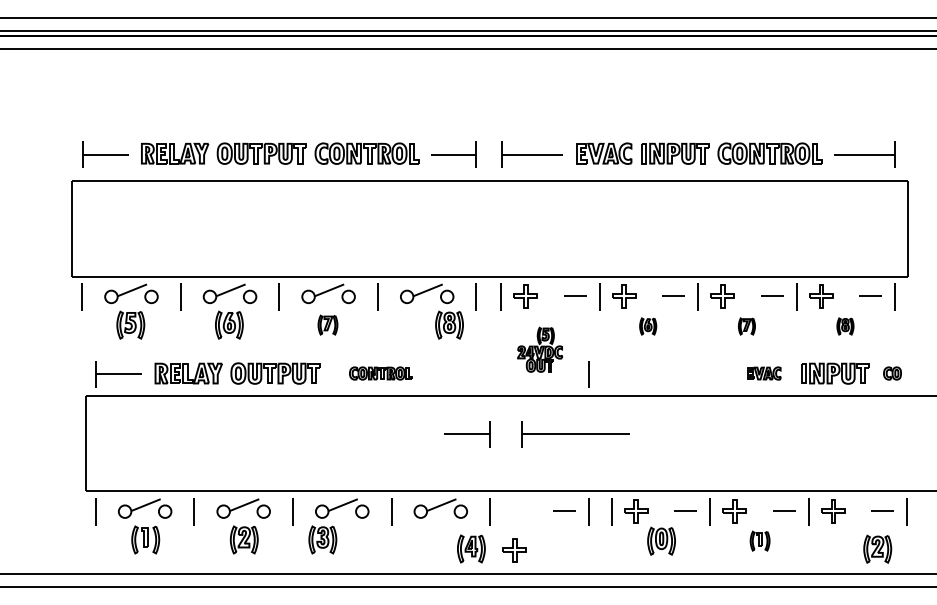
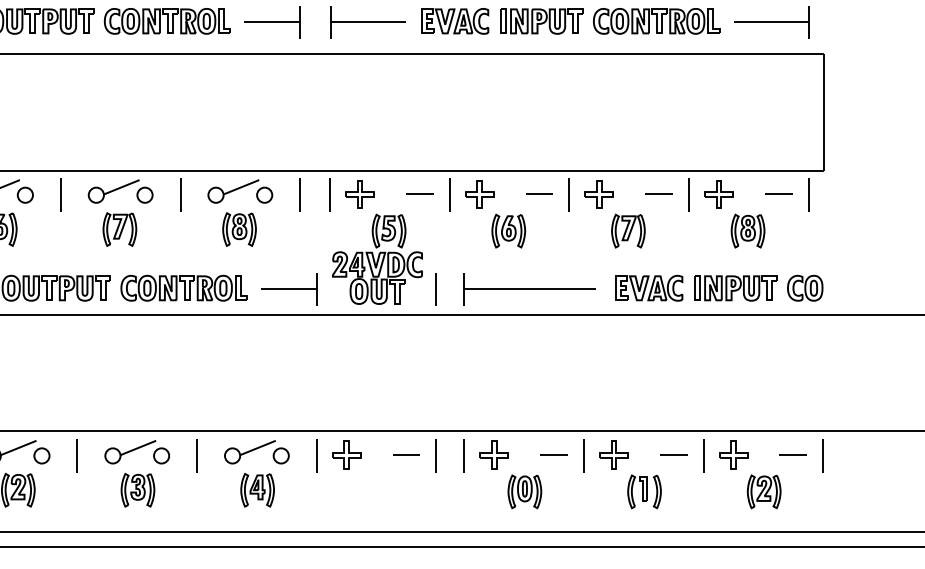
part: (327, 324) -> (119, 228), size x1.43
part: (449, 324) -> (239, 228), moved
part: (647, 326) -> (507, 231), size x1.67
part: (746, 326) -> (627, 231), size x1.67
part: (845, 326) -> (748, 231), size x1.67
part: (539, 349) -> (376, 259), size x1.67
part: (380, 373) -> (183, 288), size x1.67
part: (764, 373) -> (649, 288), size x1.67
part: (892, 373) -> (805, 288), size x1.67
part: (467, 434) -> (289, 289), moved
part: (575, 434) -> (529, 289), moved
part: (322, 539) -> (137, 489), moved
part: (759, 540) -> (643, 490), size x1.43
part: (471, 548) -> (257, 489), moved
part: (877, 548) -> (763, 490), moved
part: (514, 550) -> (346, 455), moved

